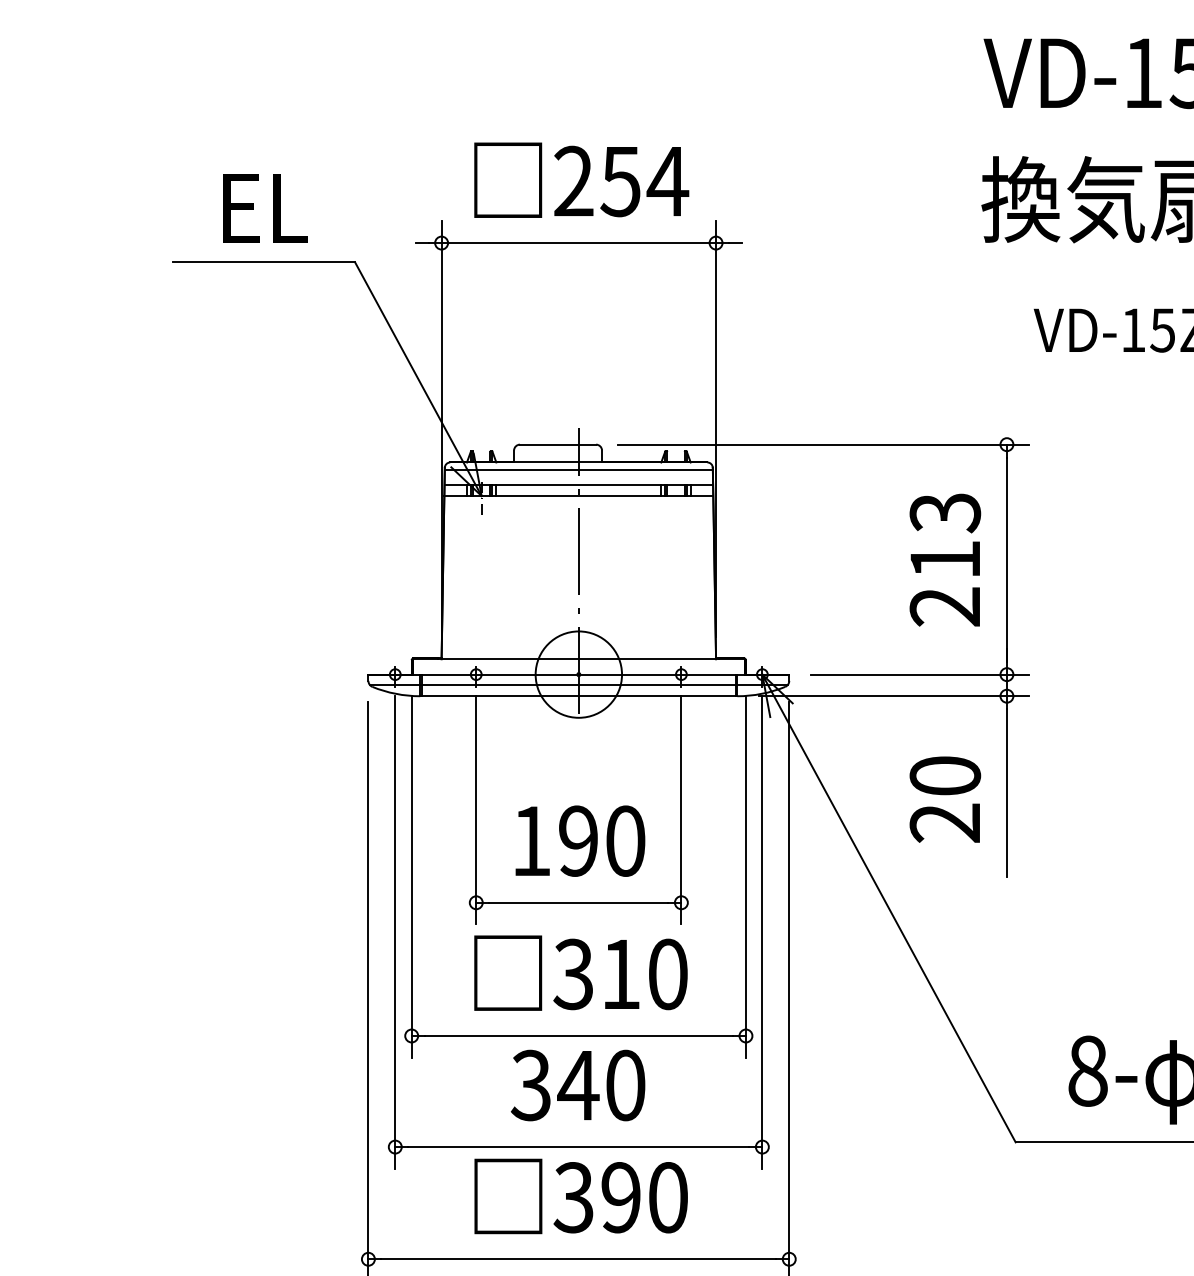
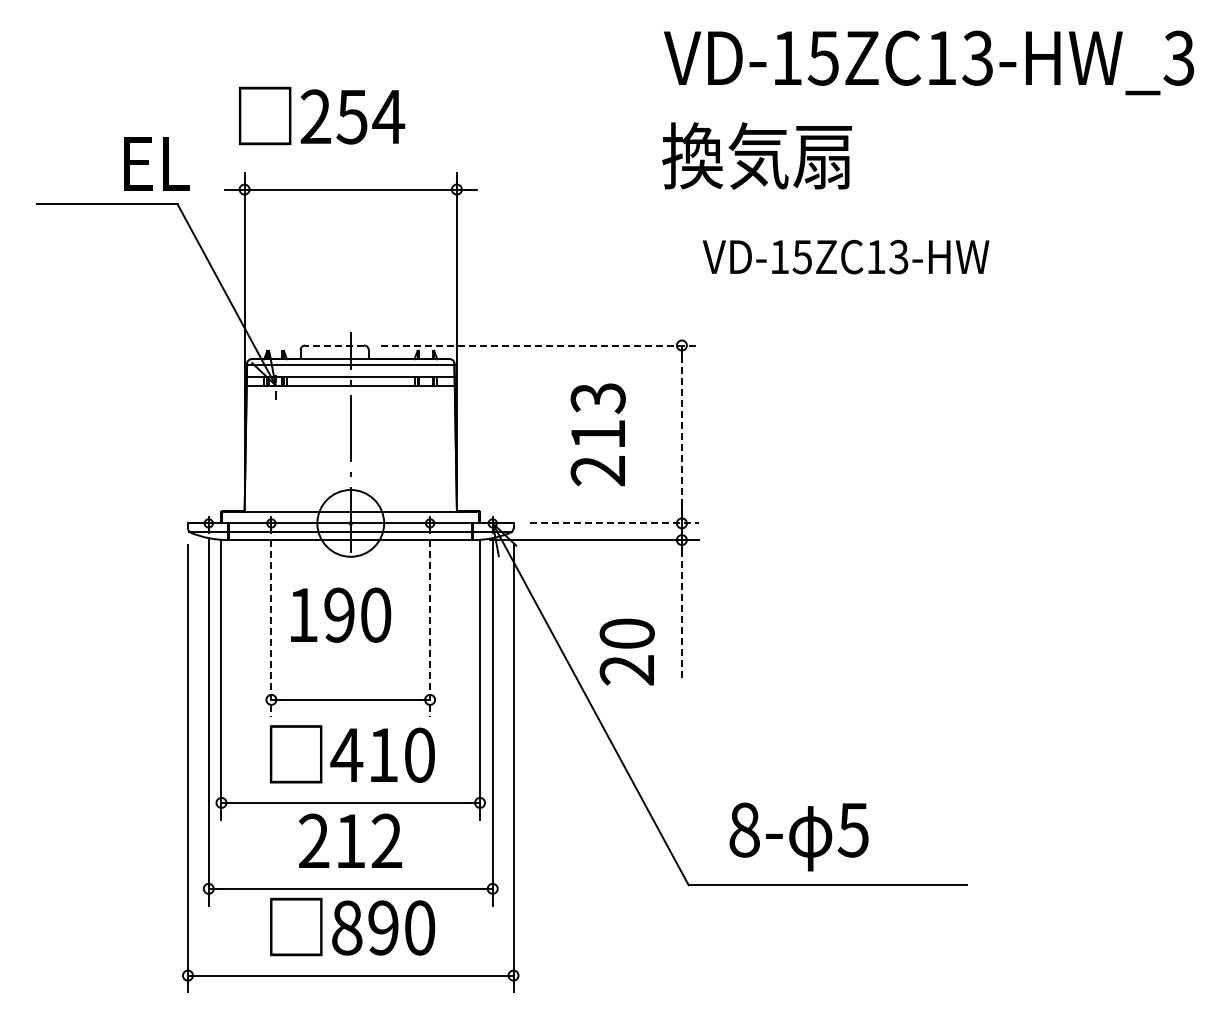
text: (582, 179) -> (322, 115), moved
text: (264, 208) -> (156, 163), moved
line: (557, 444) -> (334, 345), solid -> dashed
line: (822, 444) -> (539, 345), solid -> dashed
text: (944, 559) -> (597, 434), moved
line: (1006, 559) -> (681, 434), solid -> dashed
line: (919, 674) -> (614, 523), solid -> dashed
line: (1006, 792) -> (681, 614), solid -> dashed
text: (944, 798) -> (626, 651), moved
line: (476, 810) -> (271, 628), solid -> dashed
line: (681, 810) -> (430, 628), solid -> dashed
text: (581, 840) -> (341, 614), moved
text: (573, 973) -> (346, 754), 310 -> 410
text: (578, 1084) -> (350, 840), 340 -> 212
text: (573, 1197) -> (346, 927), 390 -> 890

